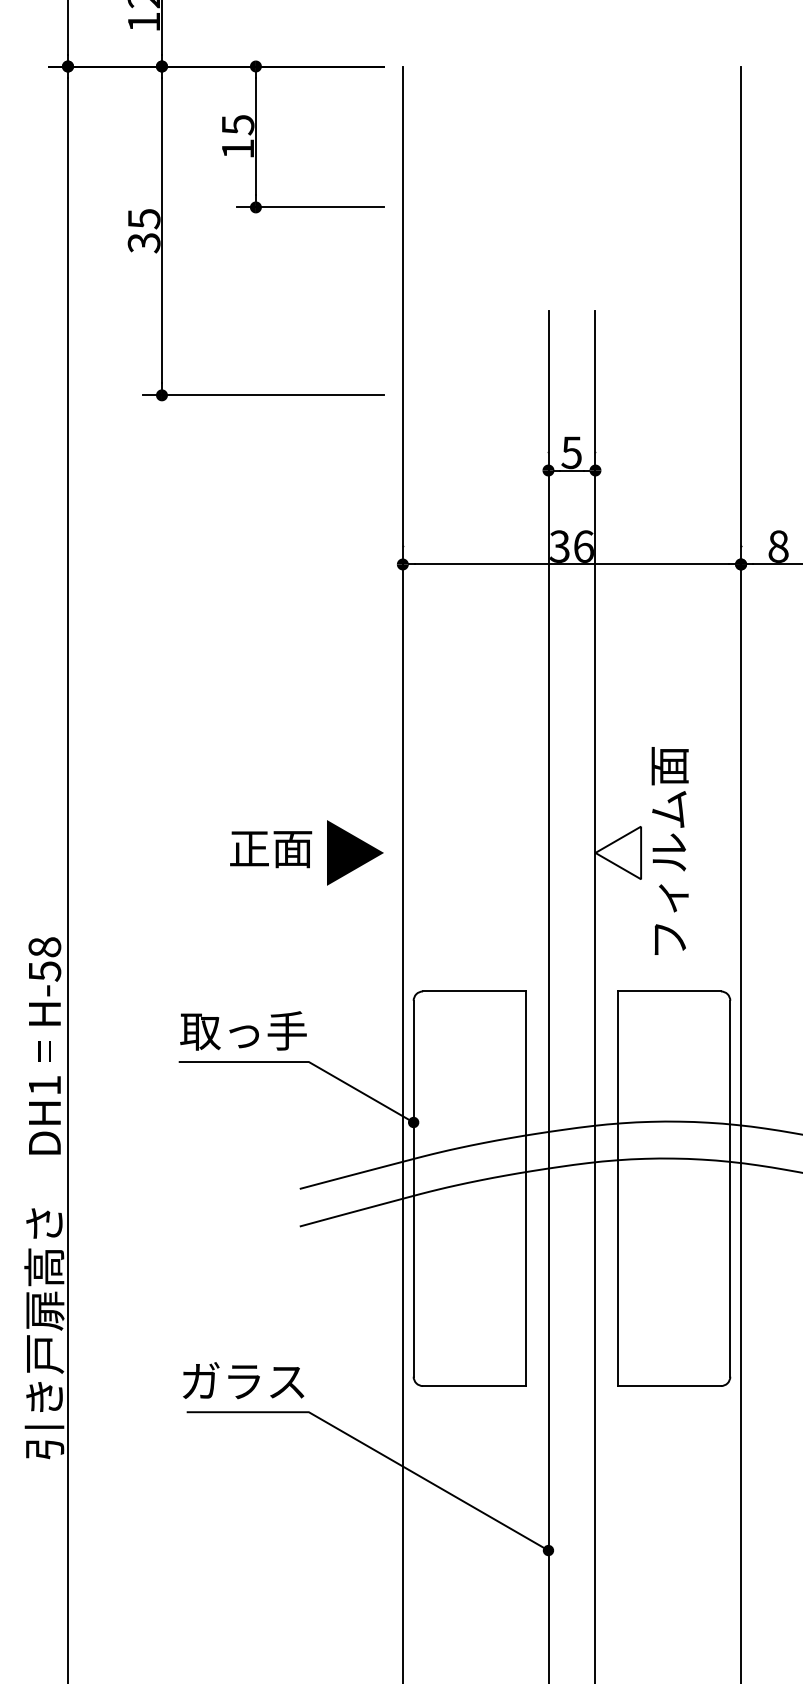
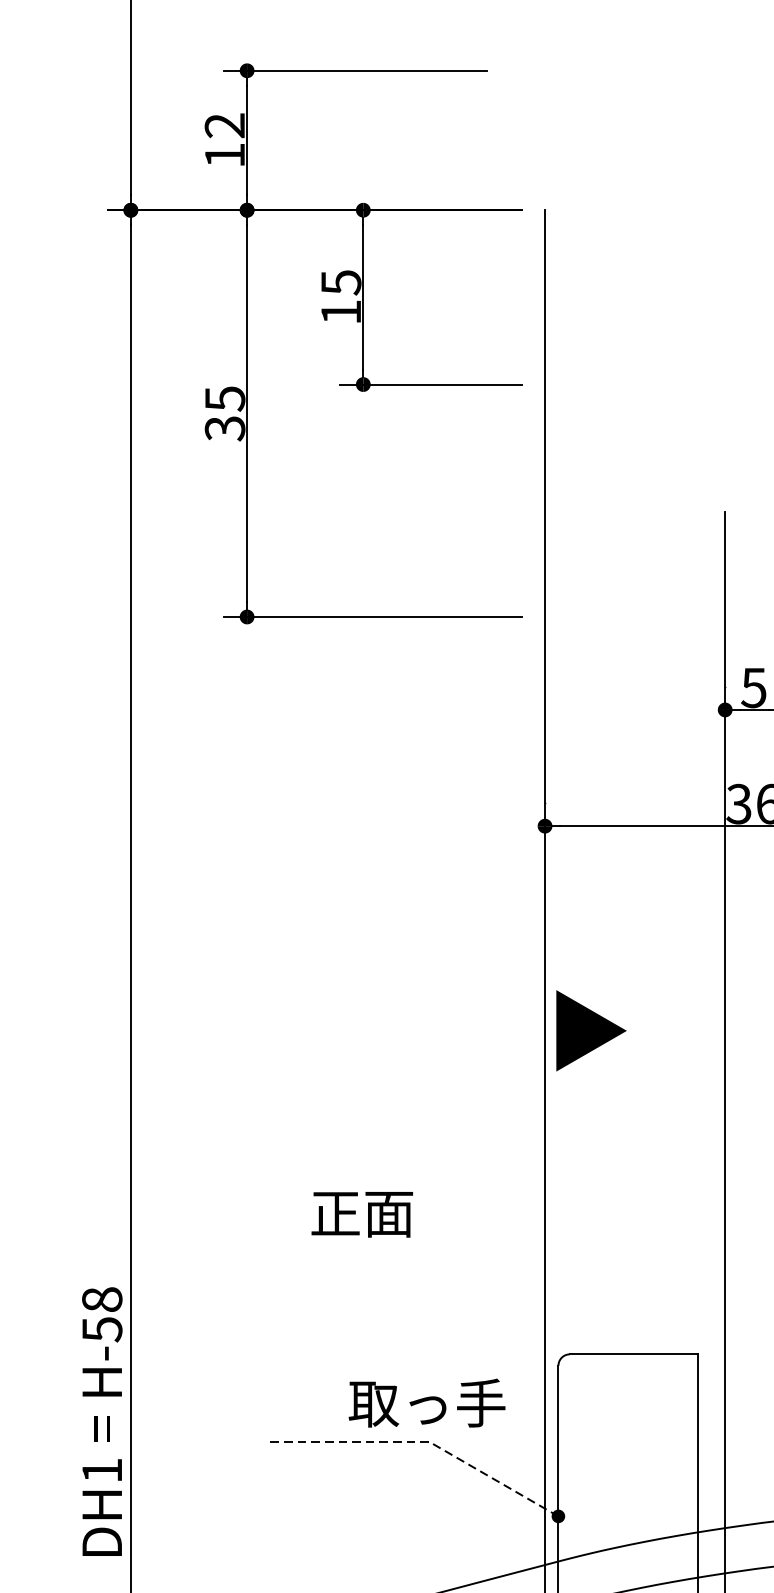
text: (271, 849) -> (362, 1214), moved
part: (355, 852) -> (591, 1030), moved
text: (243, 1030) -> (427, 1402), moved
line: (303, 1062) -> (422, 1442), solid -> dashed

